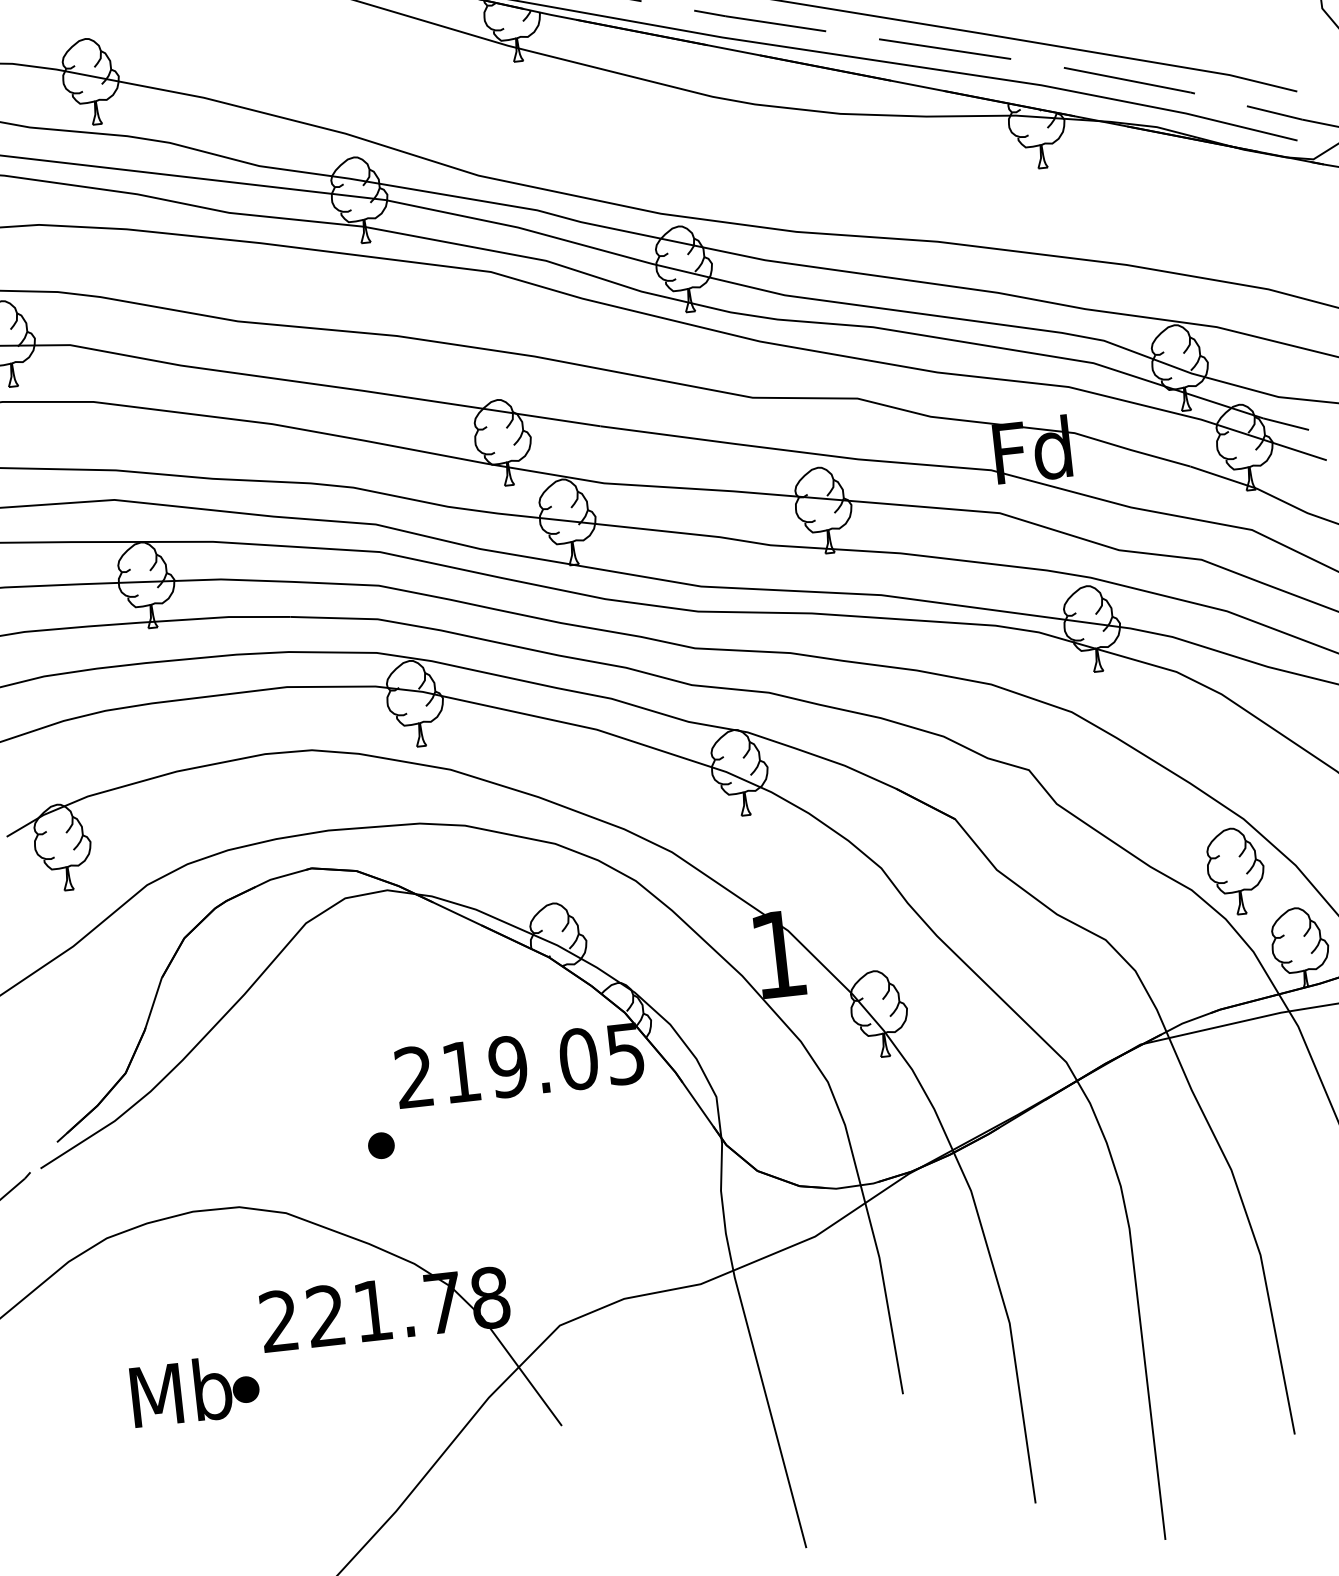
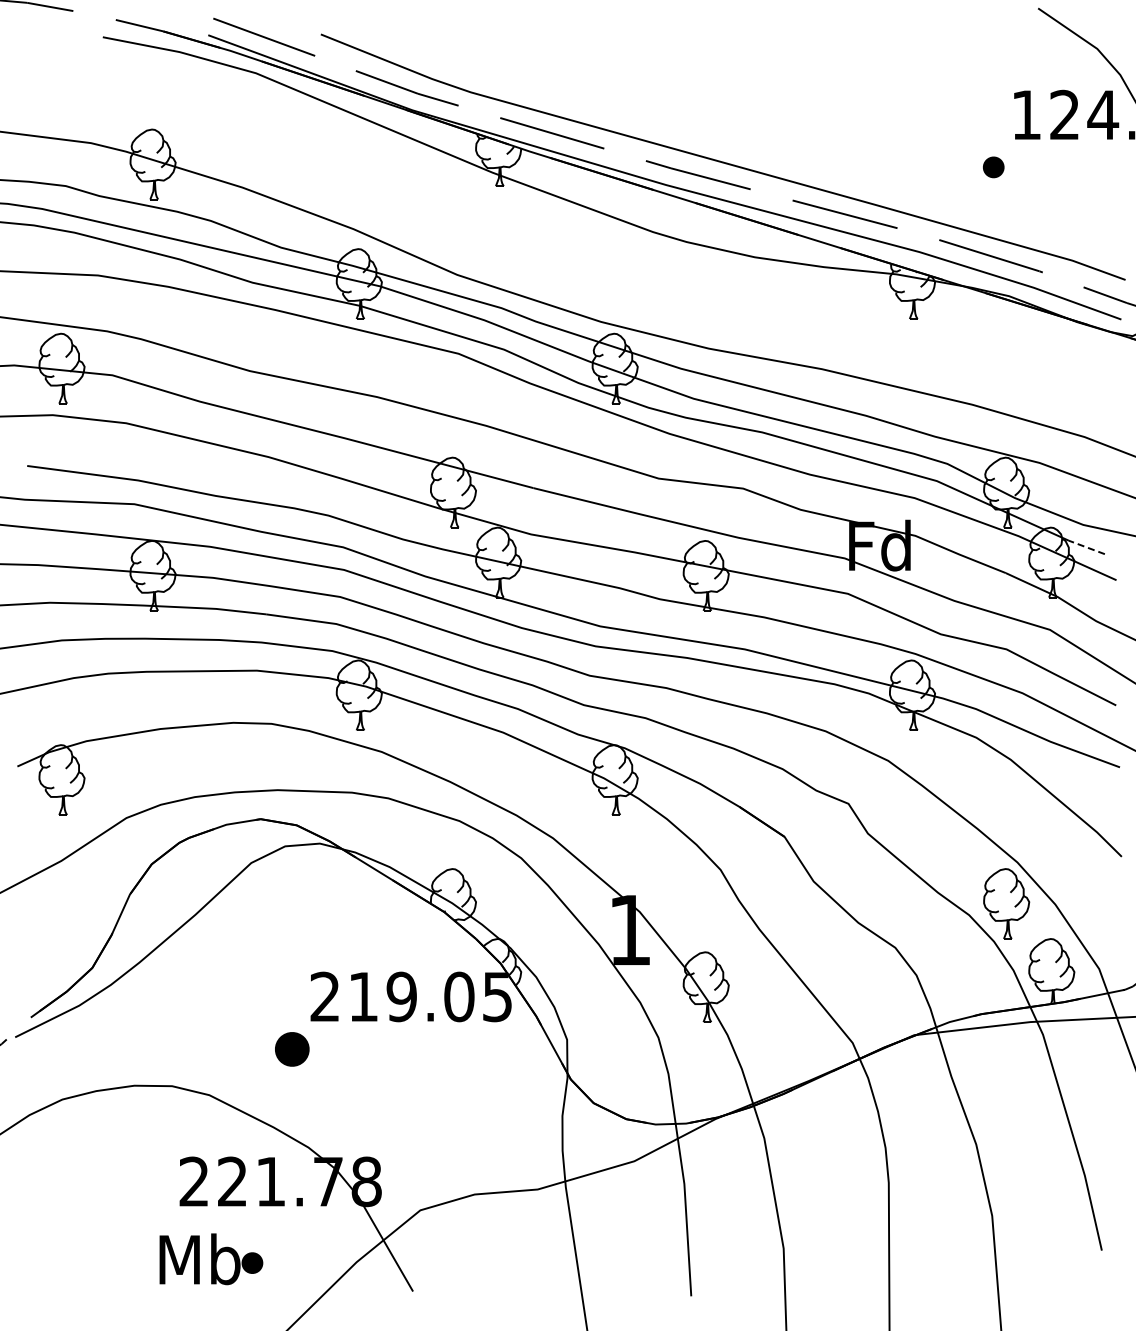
line: (1285, 424) -> (1086, 547), solid -> dashed
part: (381, 1144) -> (292, 1048), size x1.6
text: (195, 1390) -> (211, 1259), moved

